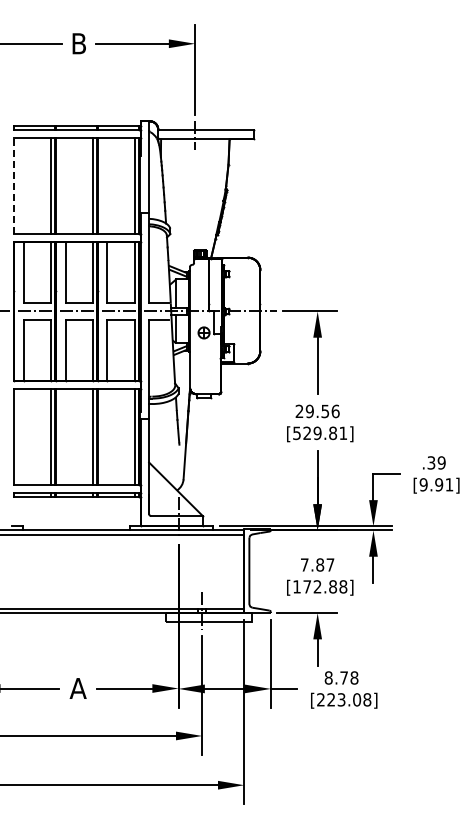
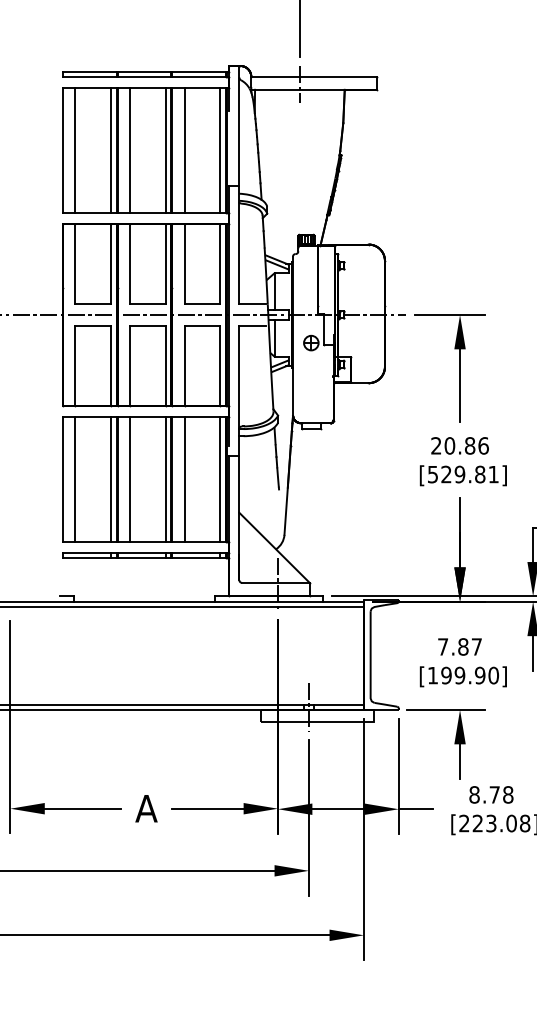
line: (23, 185) -> (74, 150), added
line: (65, 185) -> (129, 150), added
line: (107, 185) -> (184, 150), added
line: (14, 186) -> (63, 151), dashed -> solid
text: (317, 411) -> (459, 445), 29.56 -> 20.86
line: (23, 436) -> (74, 478), added
line: (65, 436) -> (129, 478), added
line: (107, 436) -> (184, 478), added
text: (325, 586) -> (470, 675), [172.88] -> [199.90]

